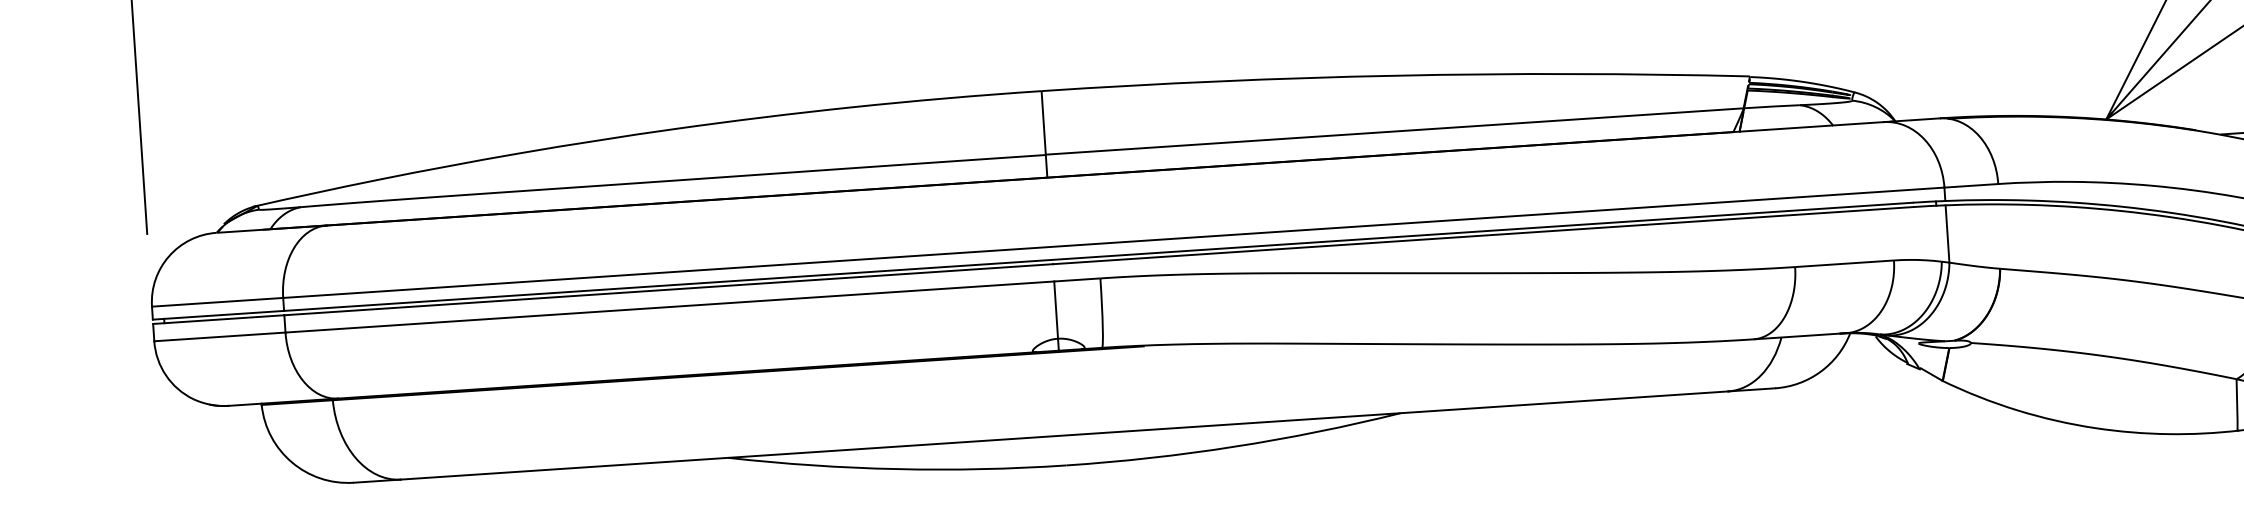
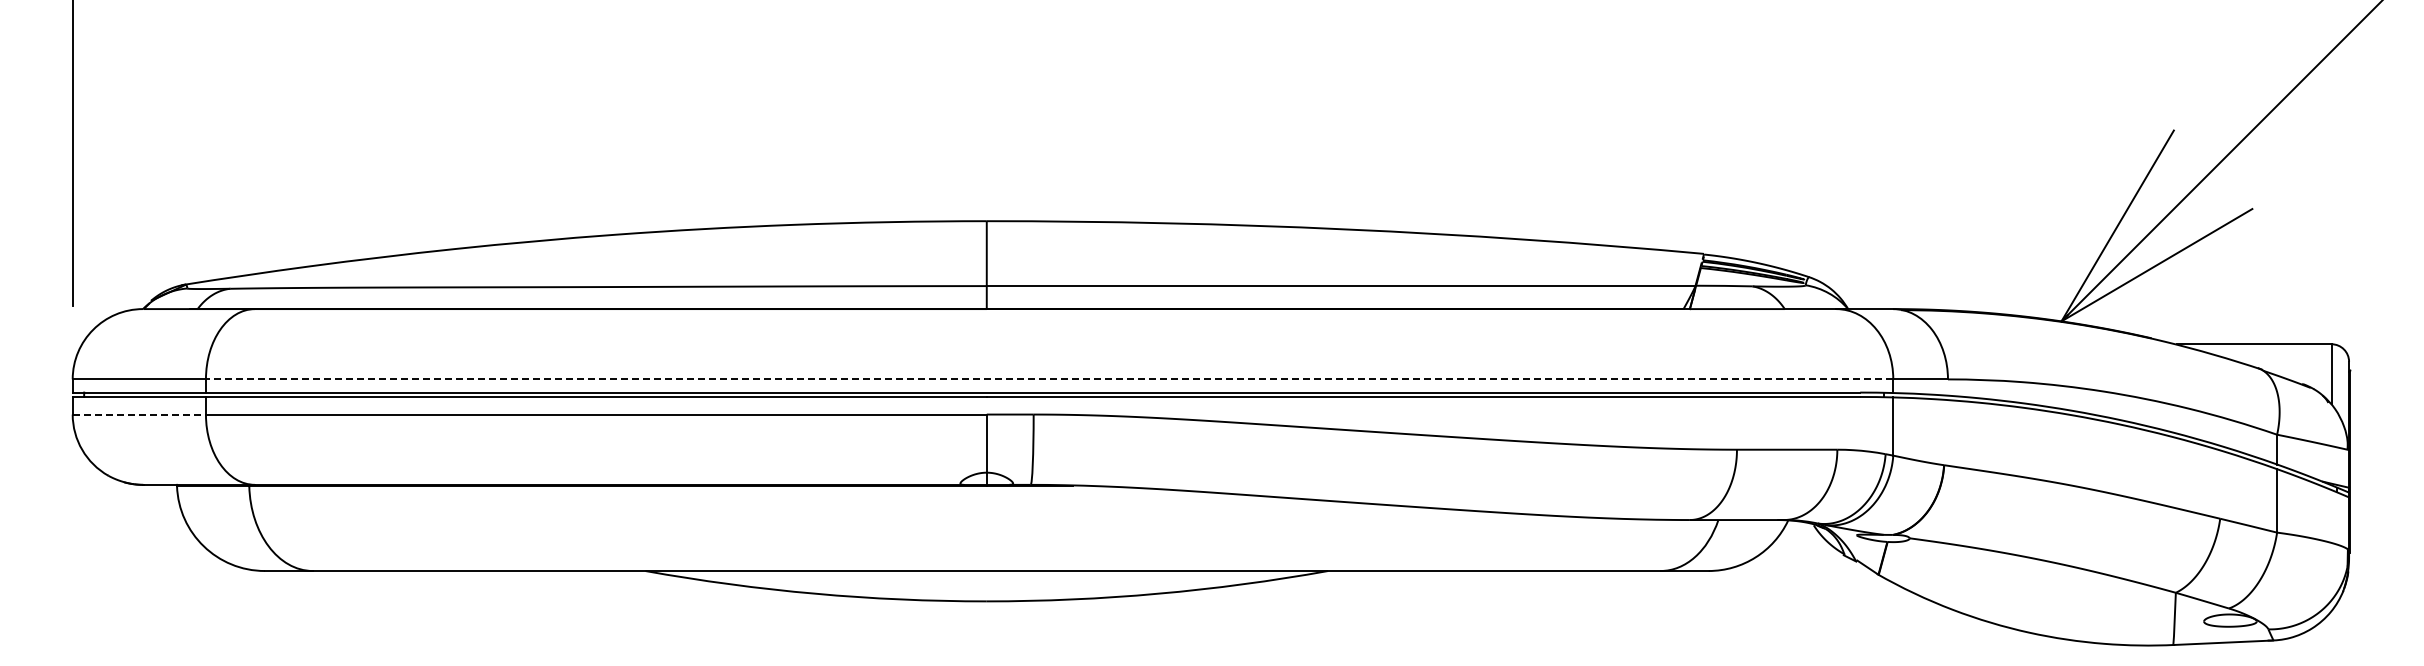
line: (1113, 242) -> (1049, 379), solid -> dashed
line: (220, 336) -> (139, 414), solid -> dashed

